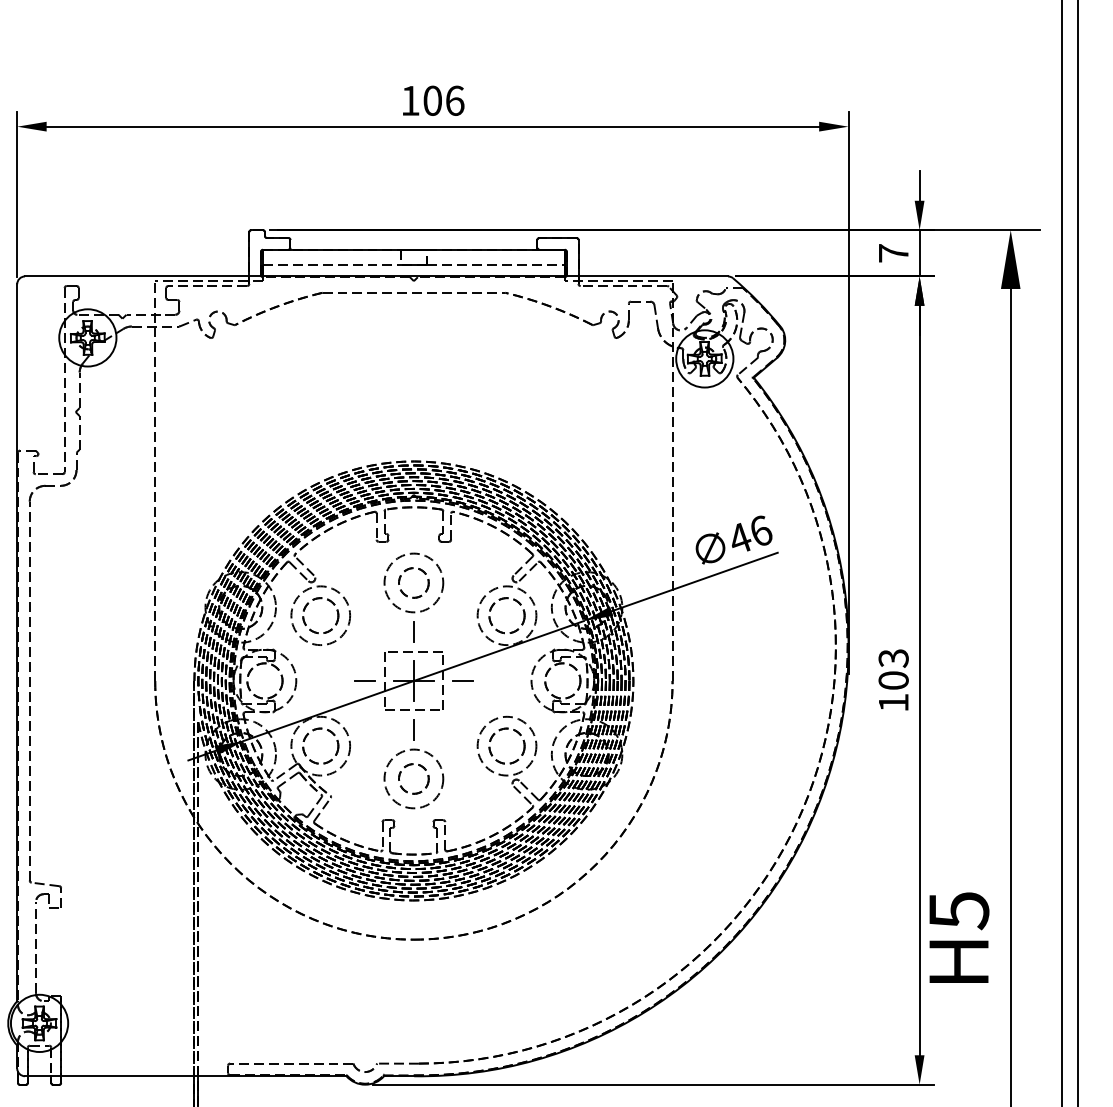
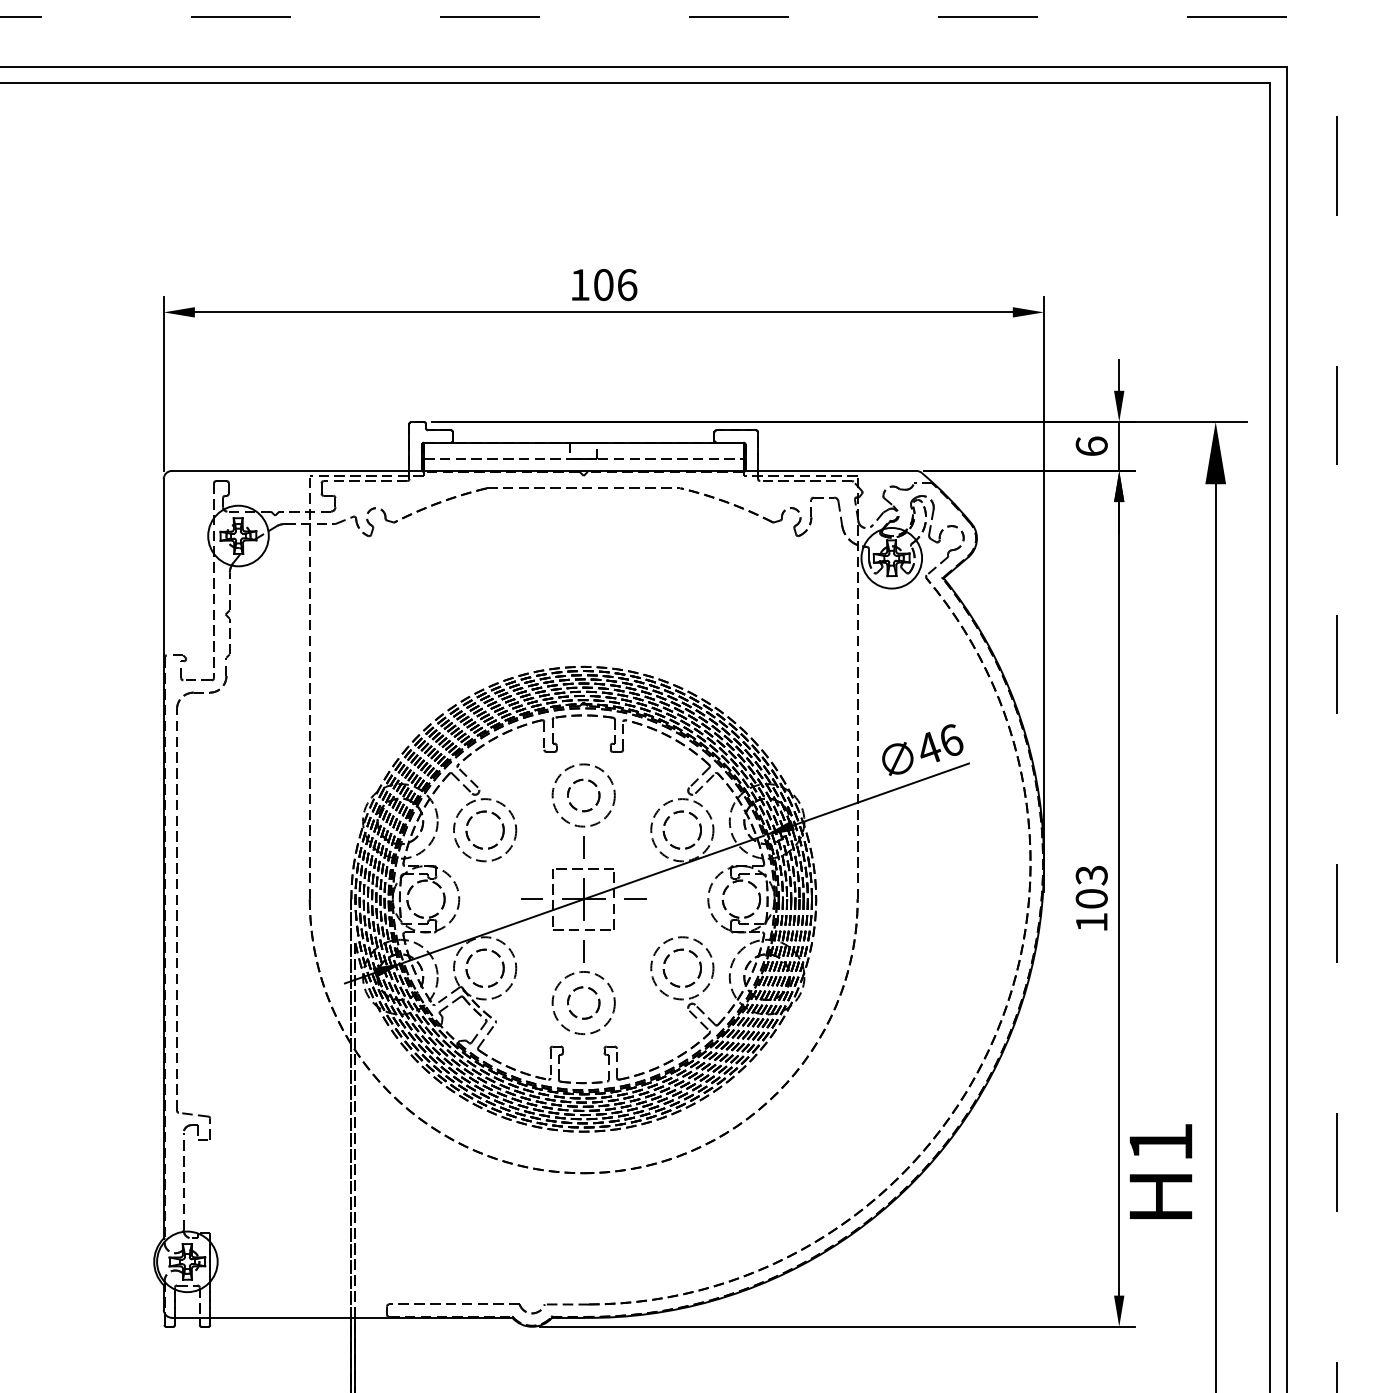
text: (893, 253) -> (1091, 446), 7 -> 6
text: (959, 911) -> (1161, 1143), H5 -> H1

